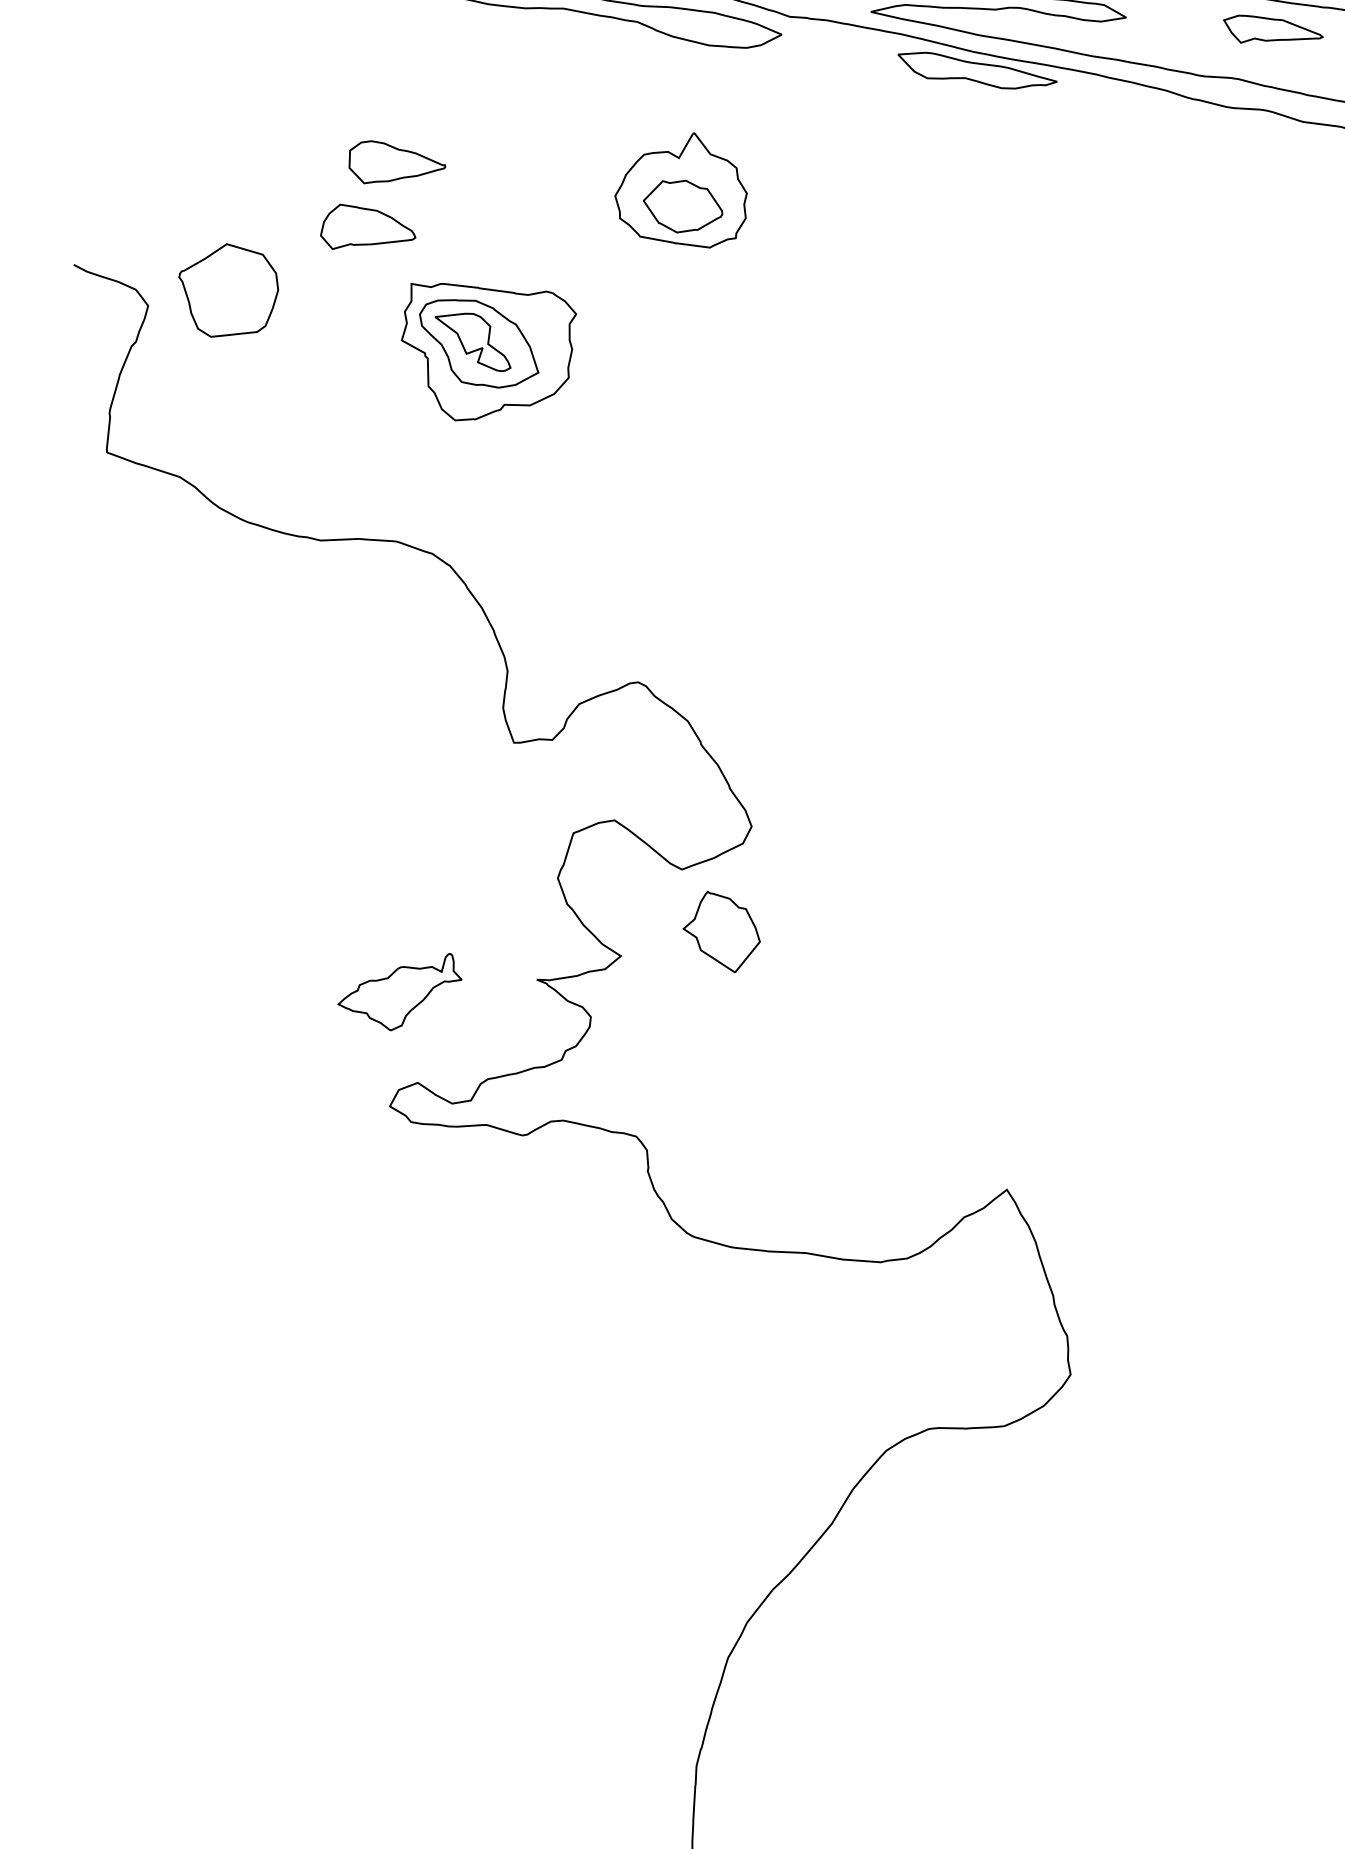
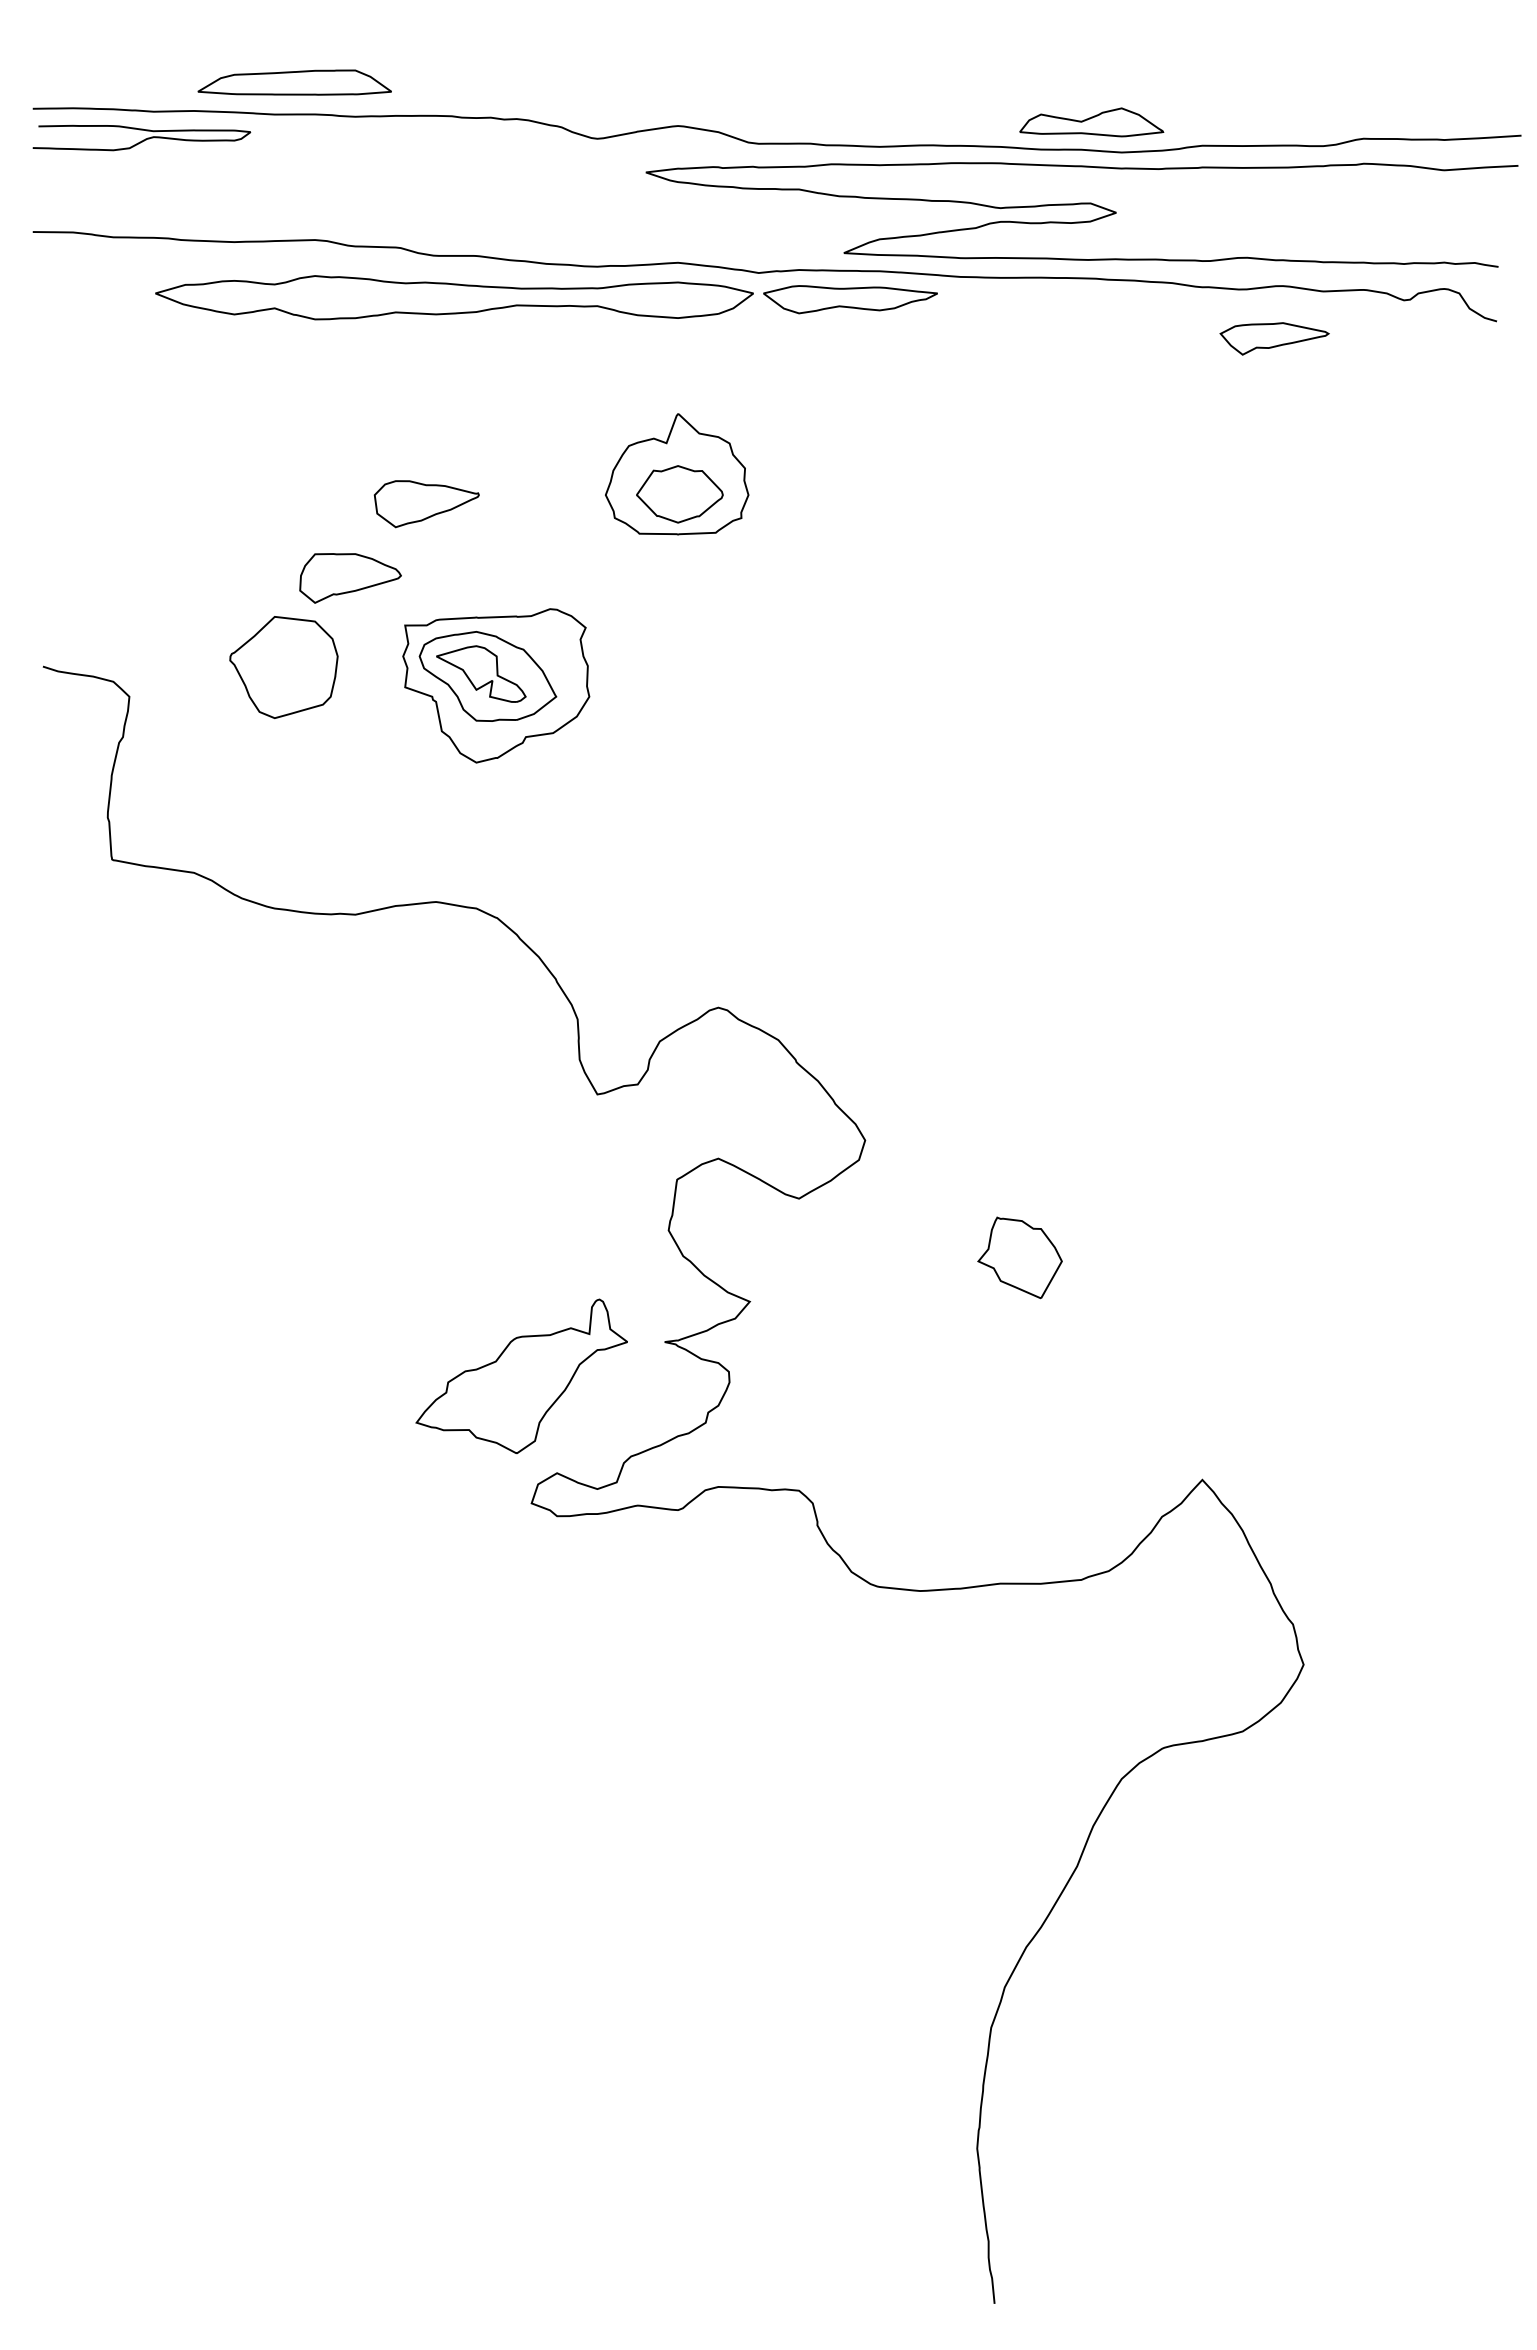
part: (1272, 32) -> (1274, 338), moved
part: (976, 73) -> (850, 299), moved
part: (395, 167) -> (426, 504), moved
part: (226, 291) -> (283, 667), moved
part: (721, 931) -> (1019, 1257), moved
part: (400, 988) -> (521, 1376), size x1.67

